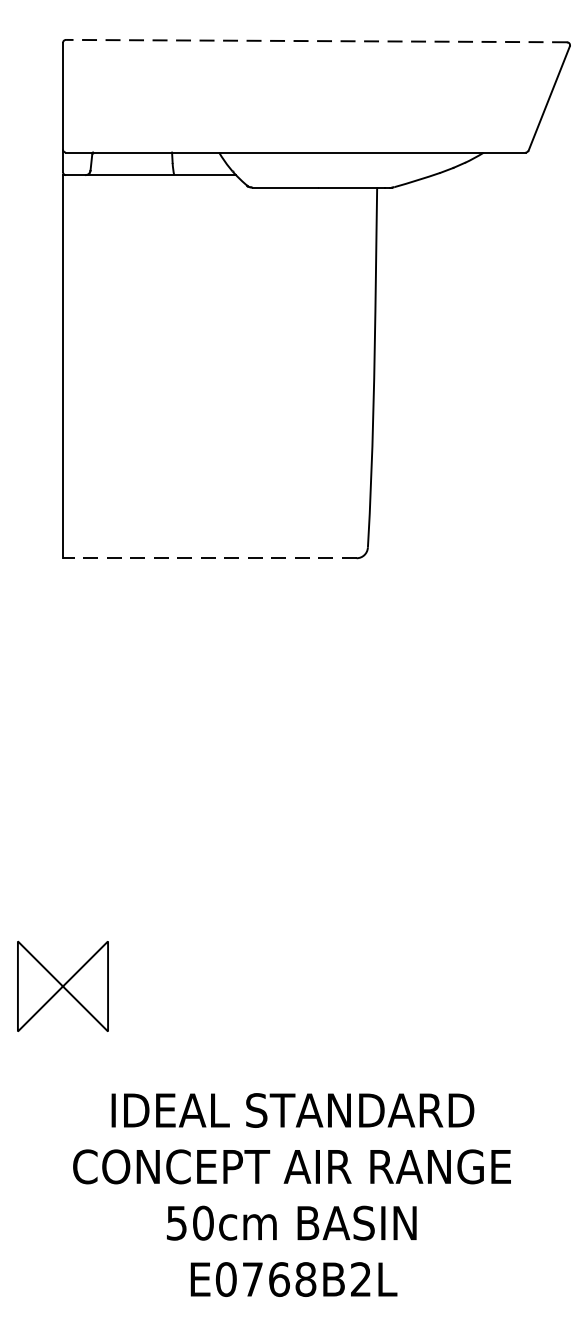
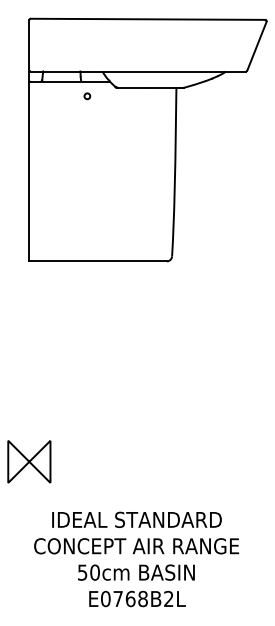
line: (315, 41) -> (147, 19), dashed -> solid
circle: (187, 205) -> (87, 96), added
line: (210, 558) -> (98, 261), dashed -> solid

